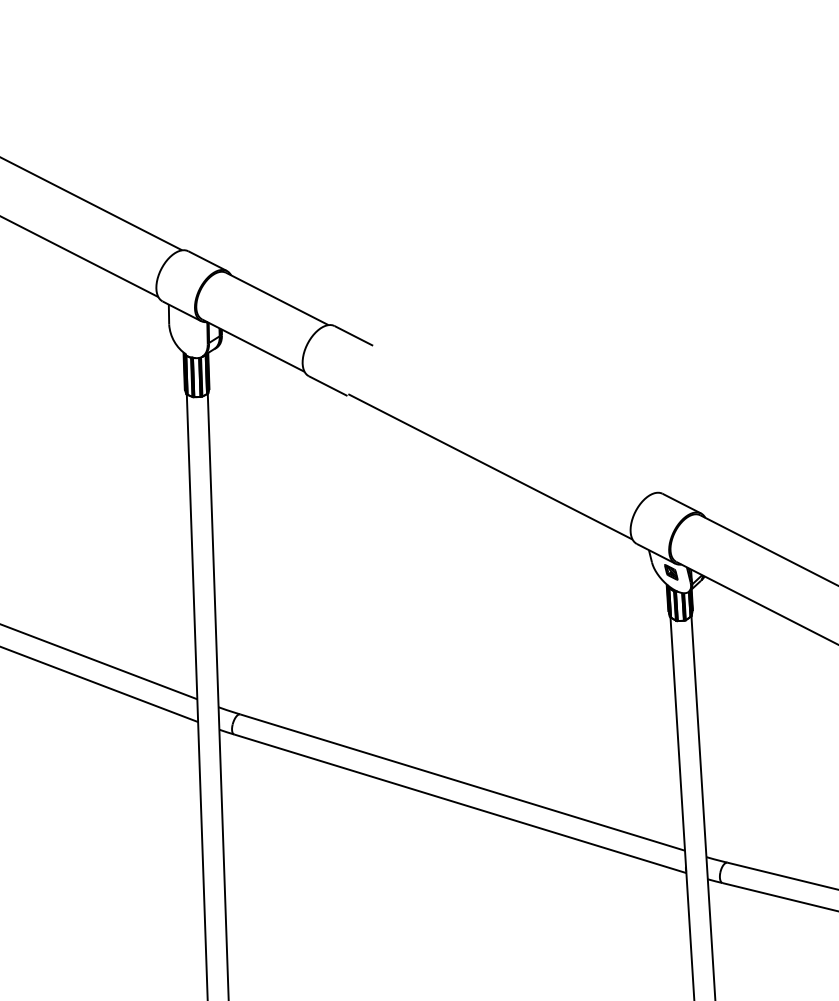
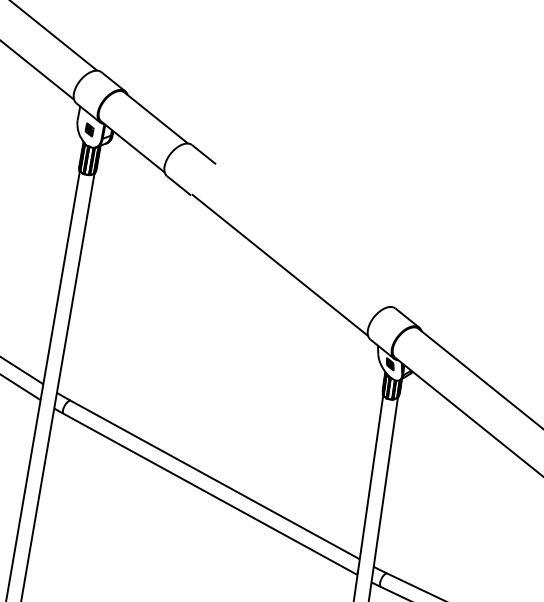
part: (188, 334) -> (89, 129), added

